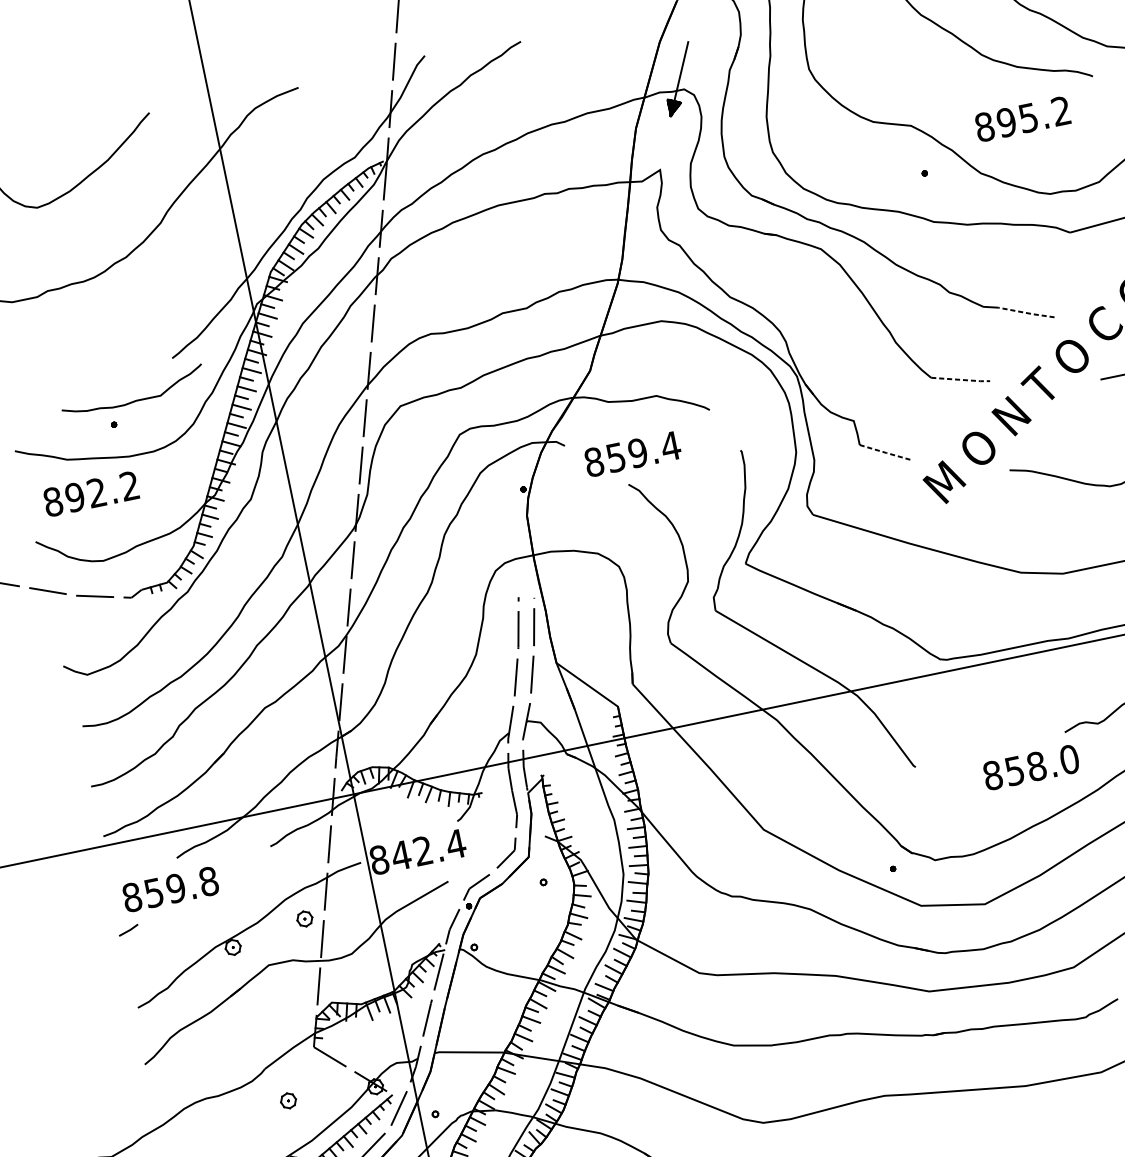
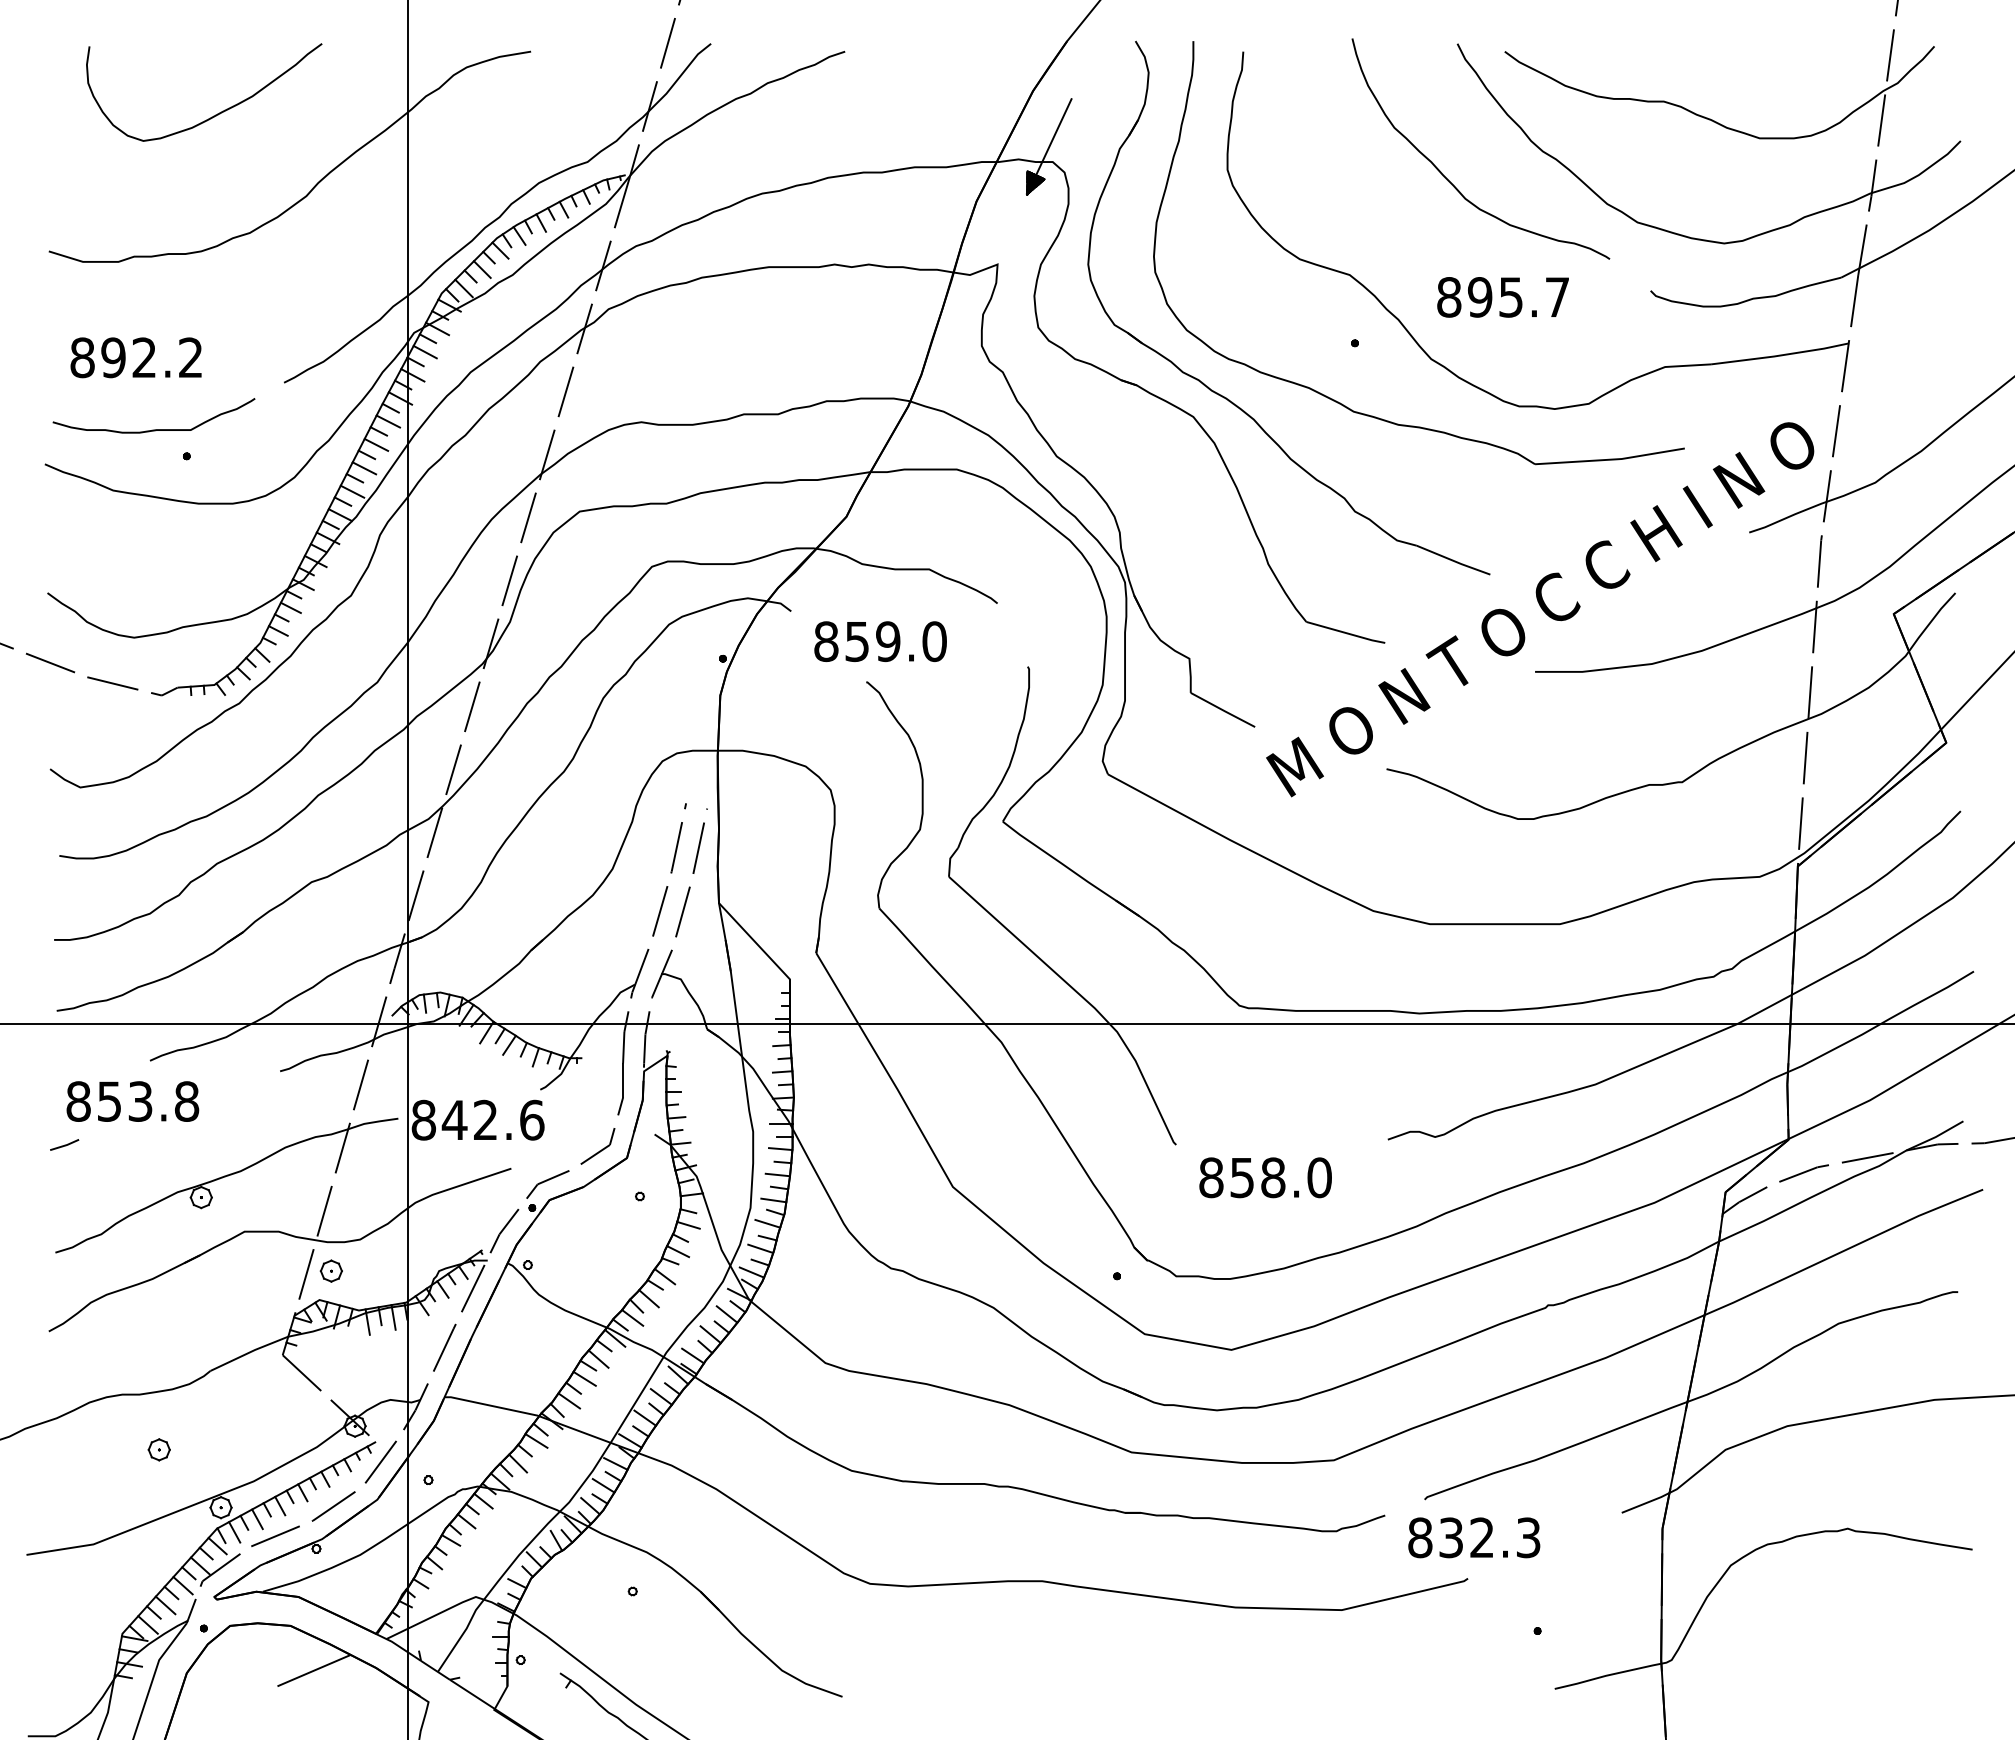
text: (1060, 110) -> (1556, 296), 895.2 -> 895.7
line: (1026, 312) -> (1453, 560), dashed -> solid
line: (961, 380) -> (1346, 633), dashed -> solid
curve: (134, 400) -> (153, 429), moved
text: (670, 446) -> (934, 641), 859.4 -> 859.0
line: (885, 452) -> (1223, 710), dashed -> solid
text: (90, 493) -> (135, 357), moved
text: (1031, 767) -> (1265, 1177), moved
text: (455, 843) -> (531, 1119), 842.4 -> 842.6
text: (175, 888) -> (140, 1101), 859.8 -> 853.8
part: (304, 918) -> (330, 1270), moved
part: (287, 1100) -> (158, 1449), moved

